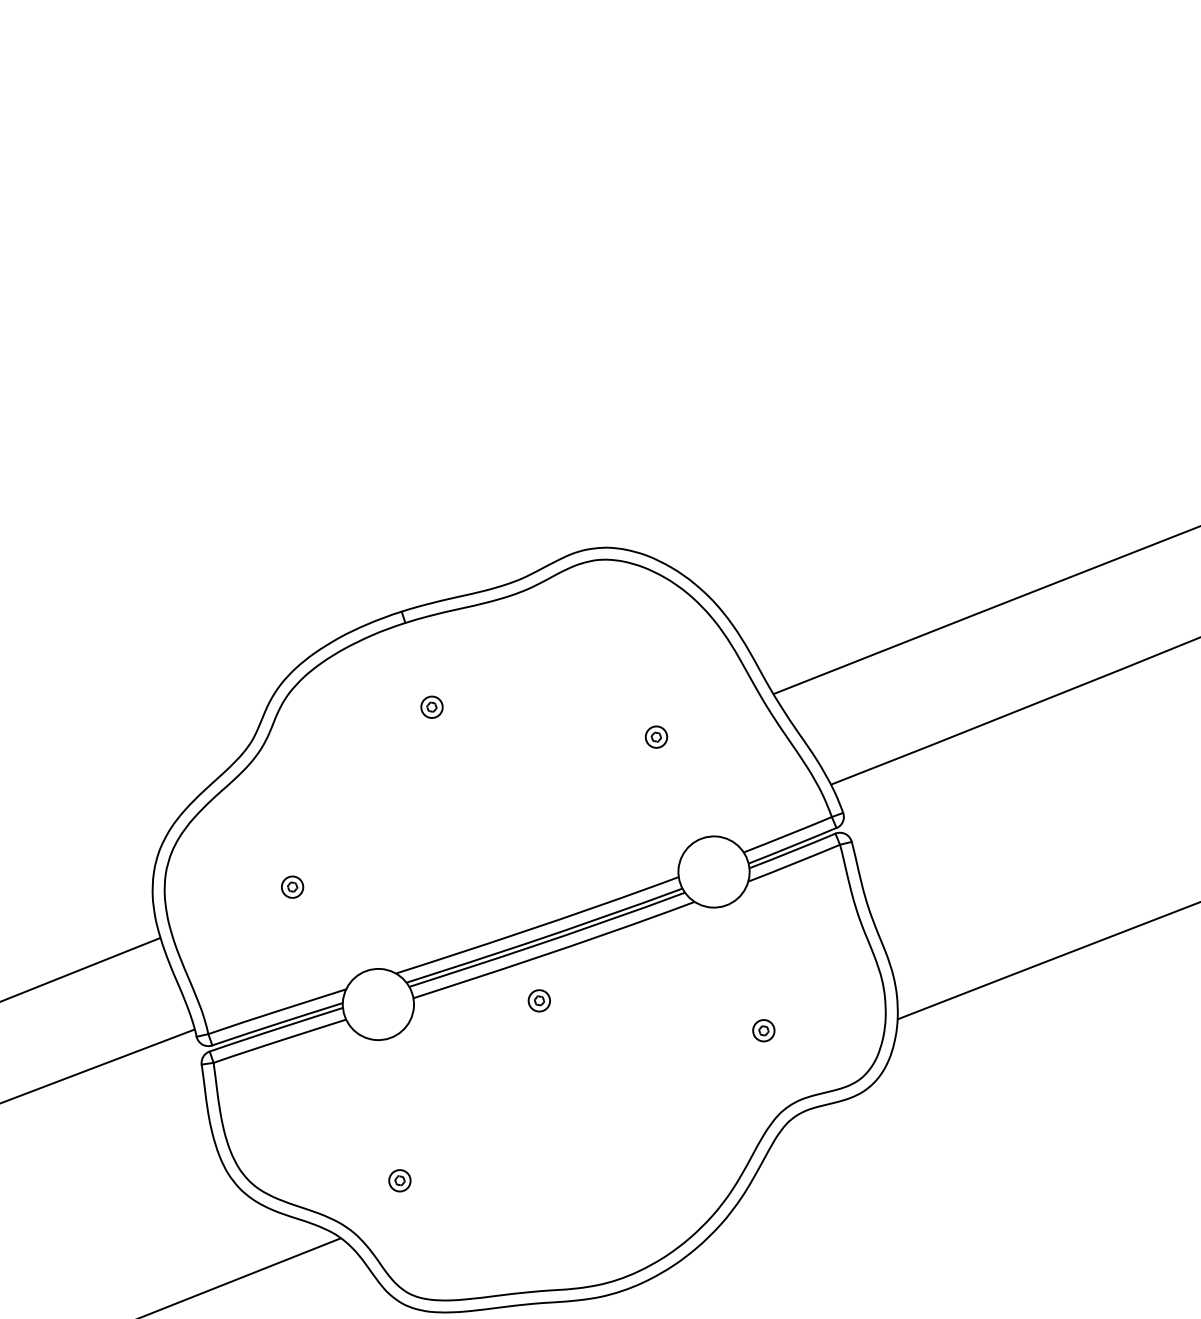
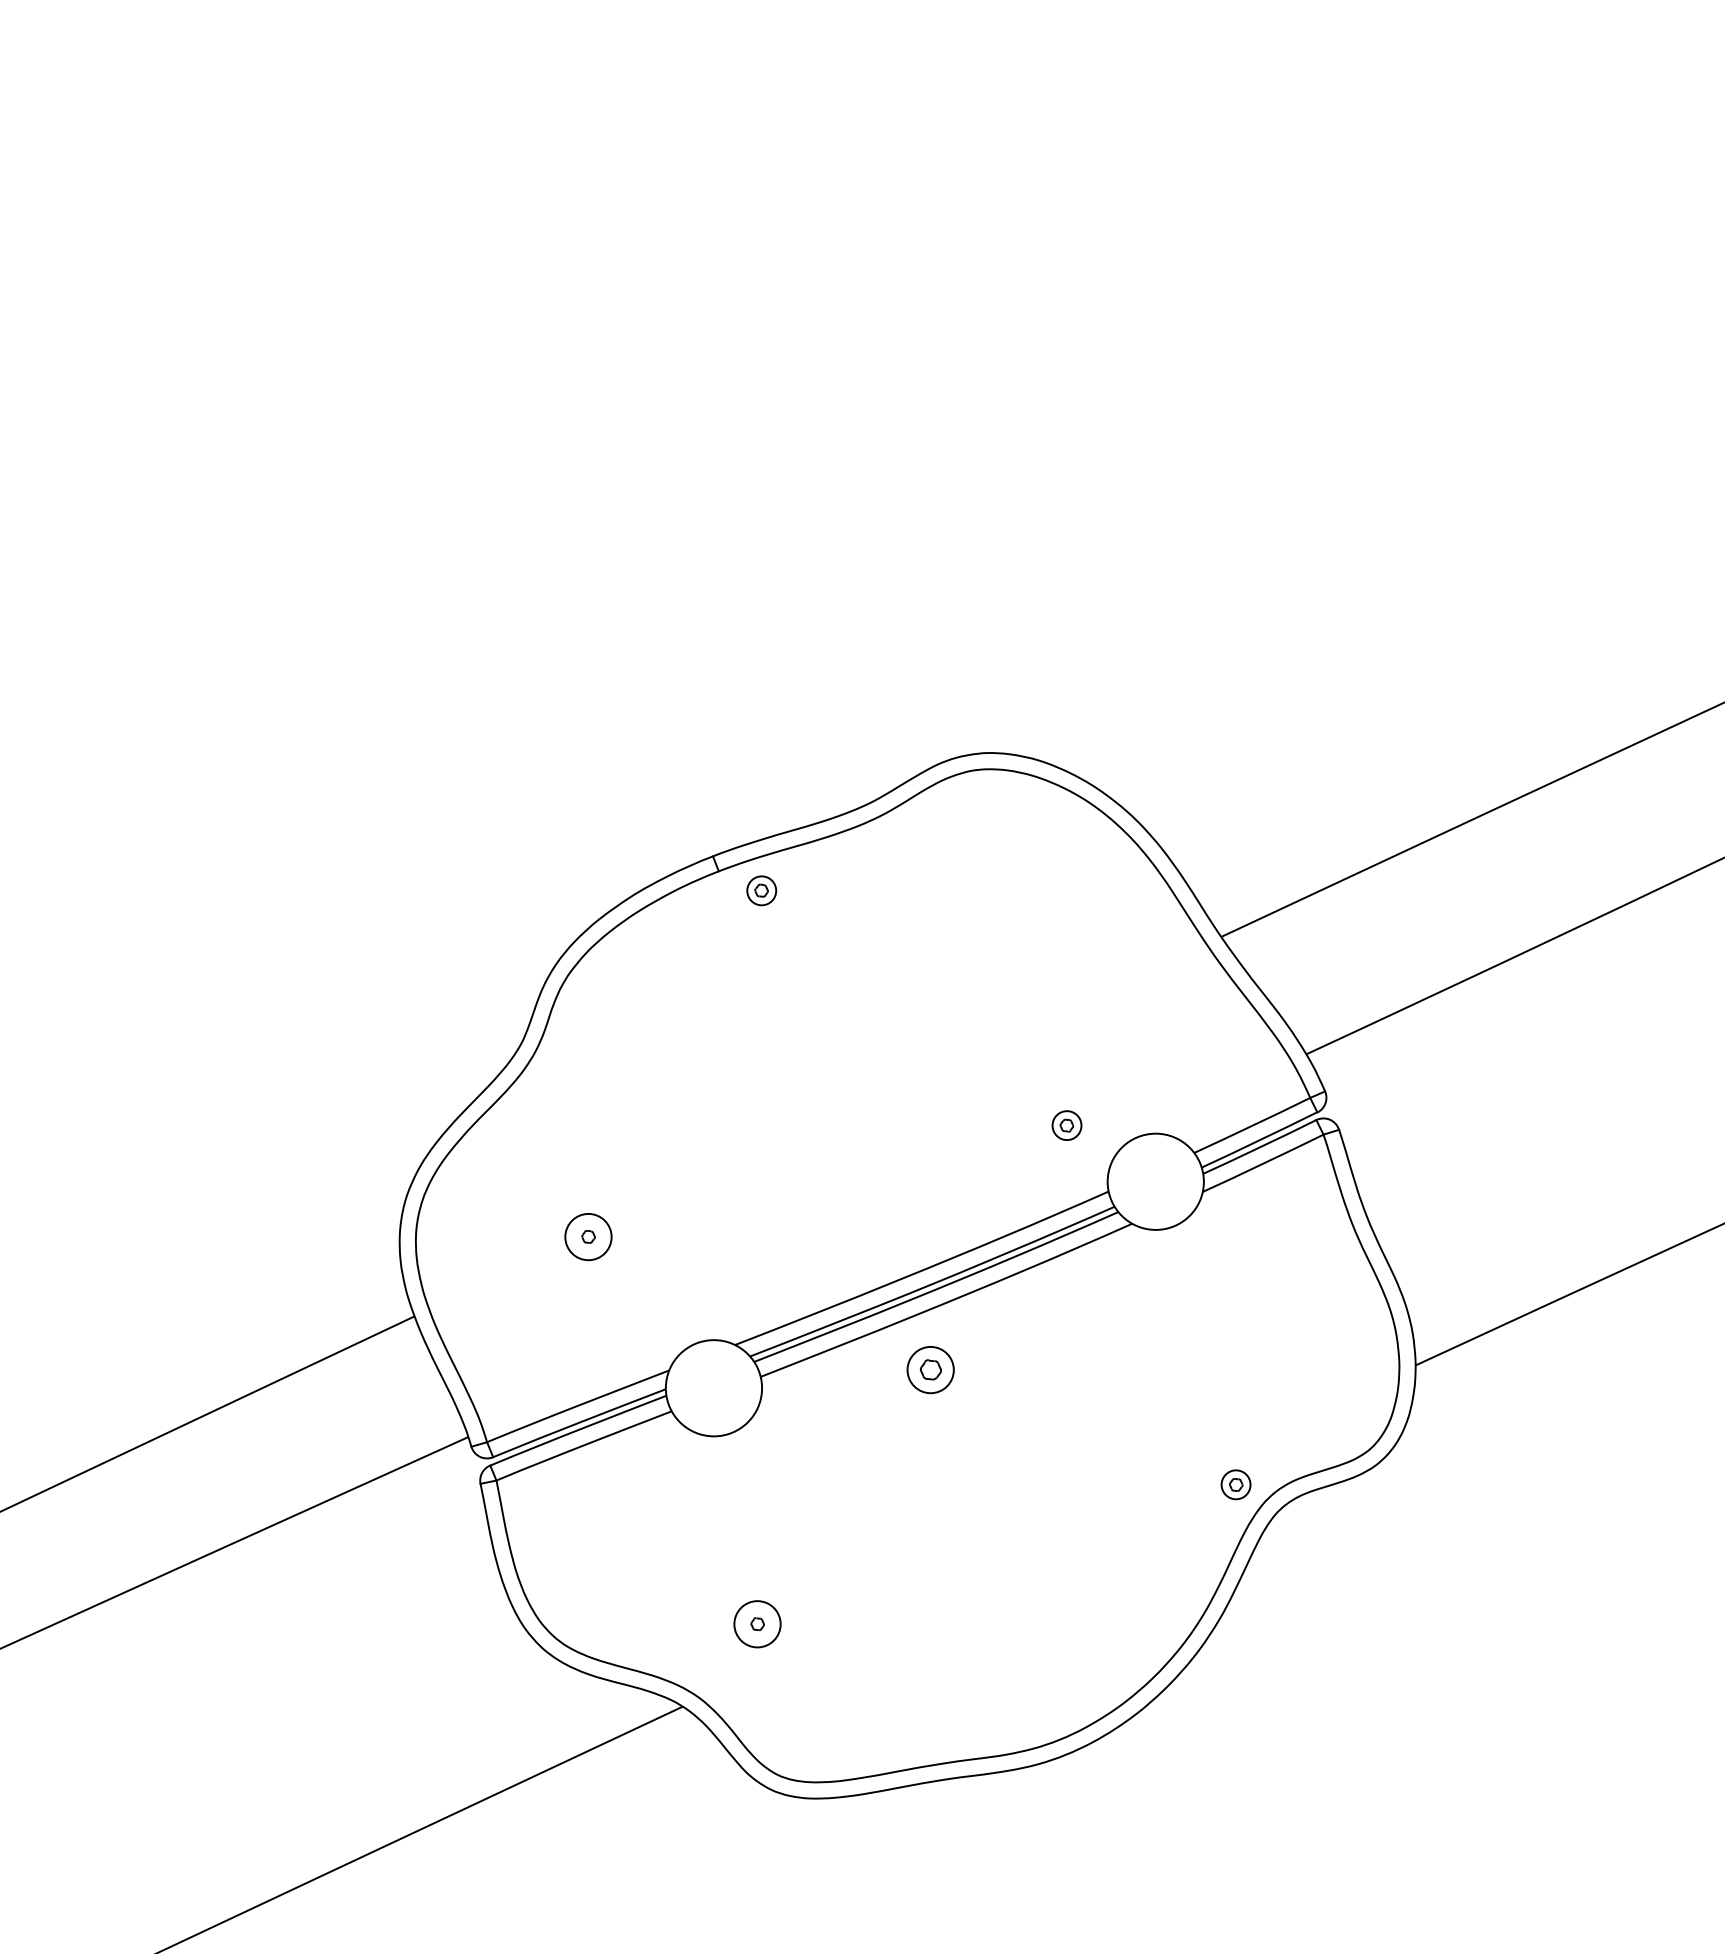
part: (431, 707) -> (761, 890), moved
part: (656, 737) -> (1066, 1125), moved
circle: (292, 886) -> (588, 1236), size x1.6
part: (539, 1000) -> (930, 1369), size x1.6
part: (763, 1030) -> (1235, 1484), moved
circle: (399, 1180) -> (757, 1623), size x1.6

